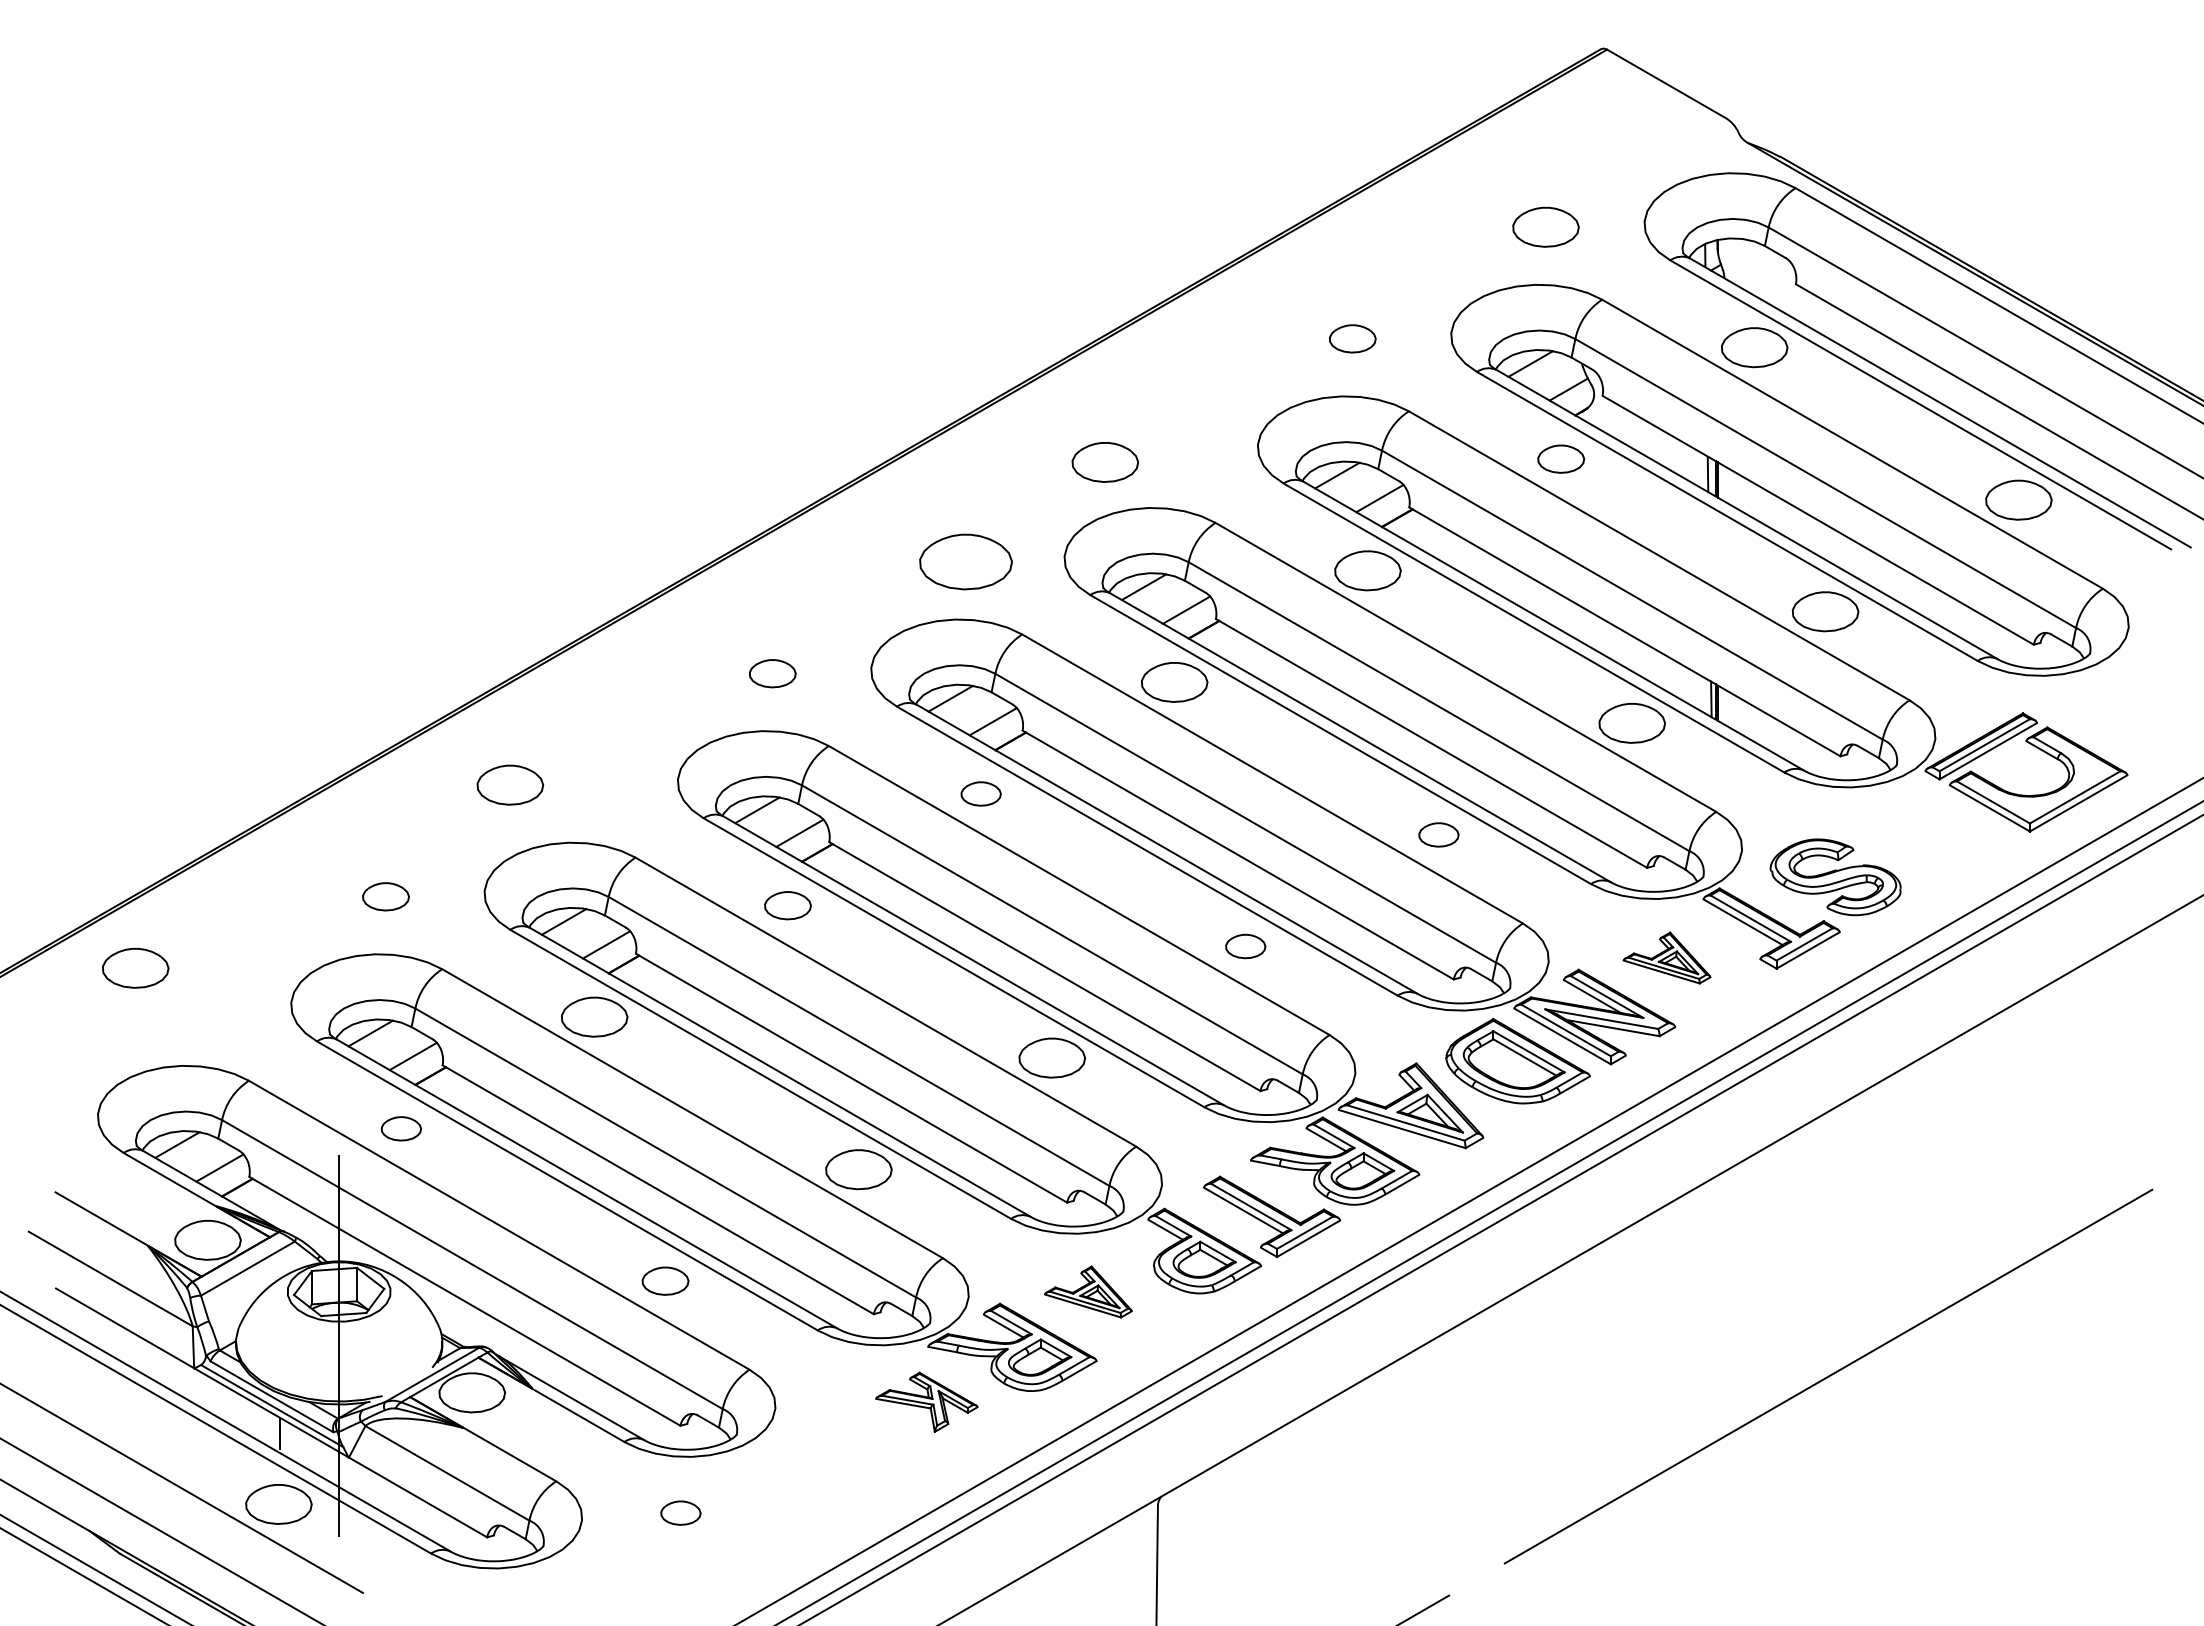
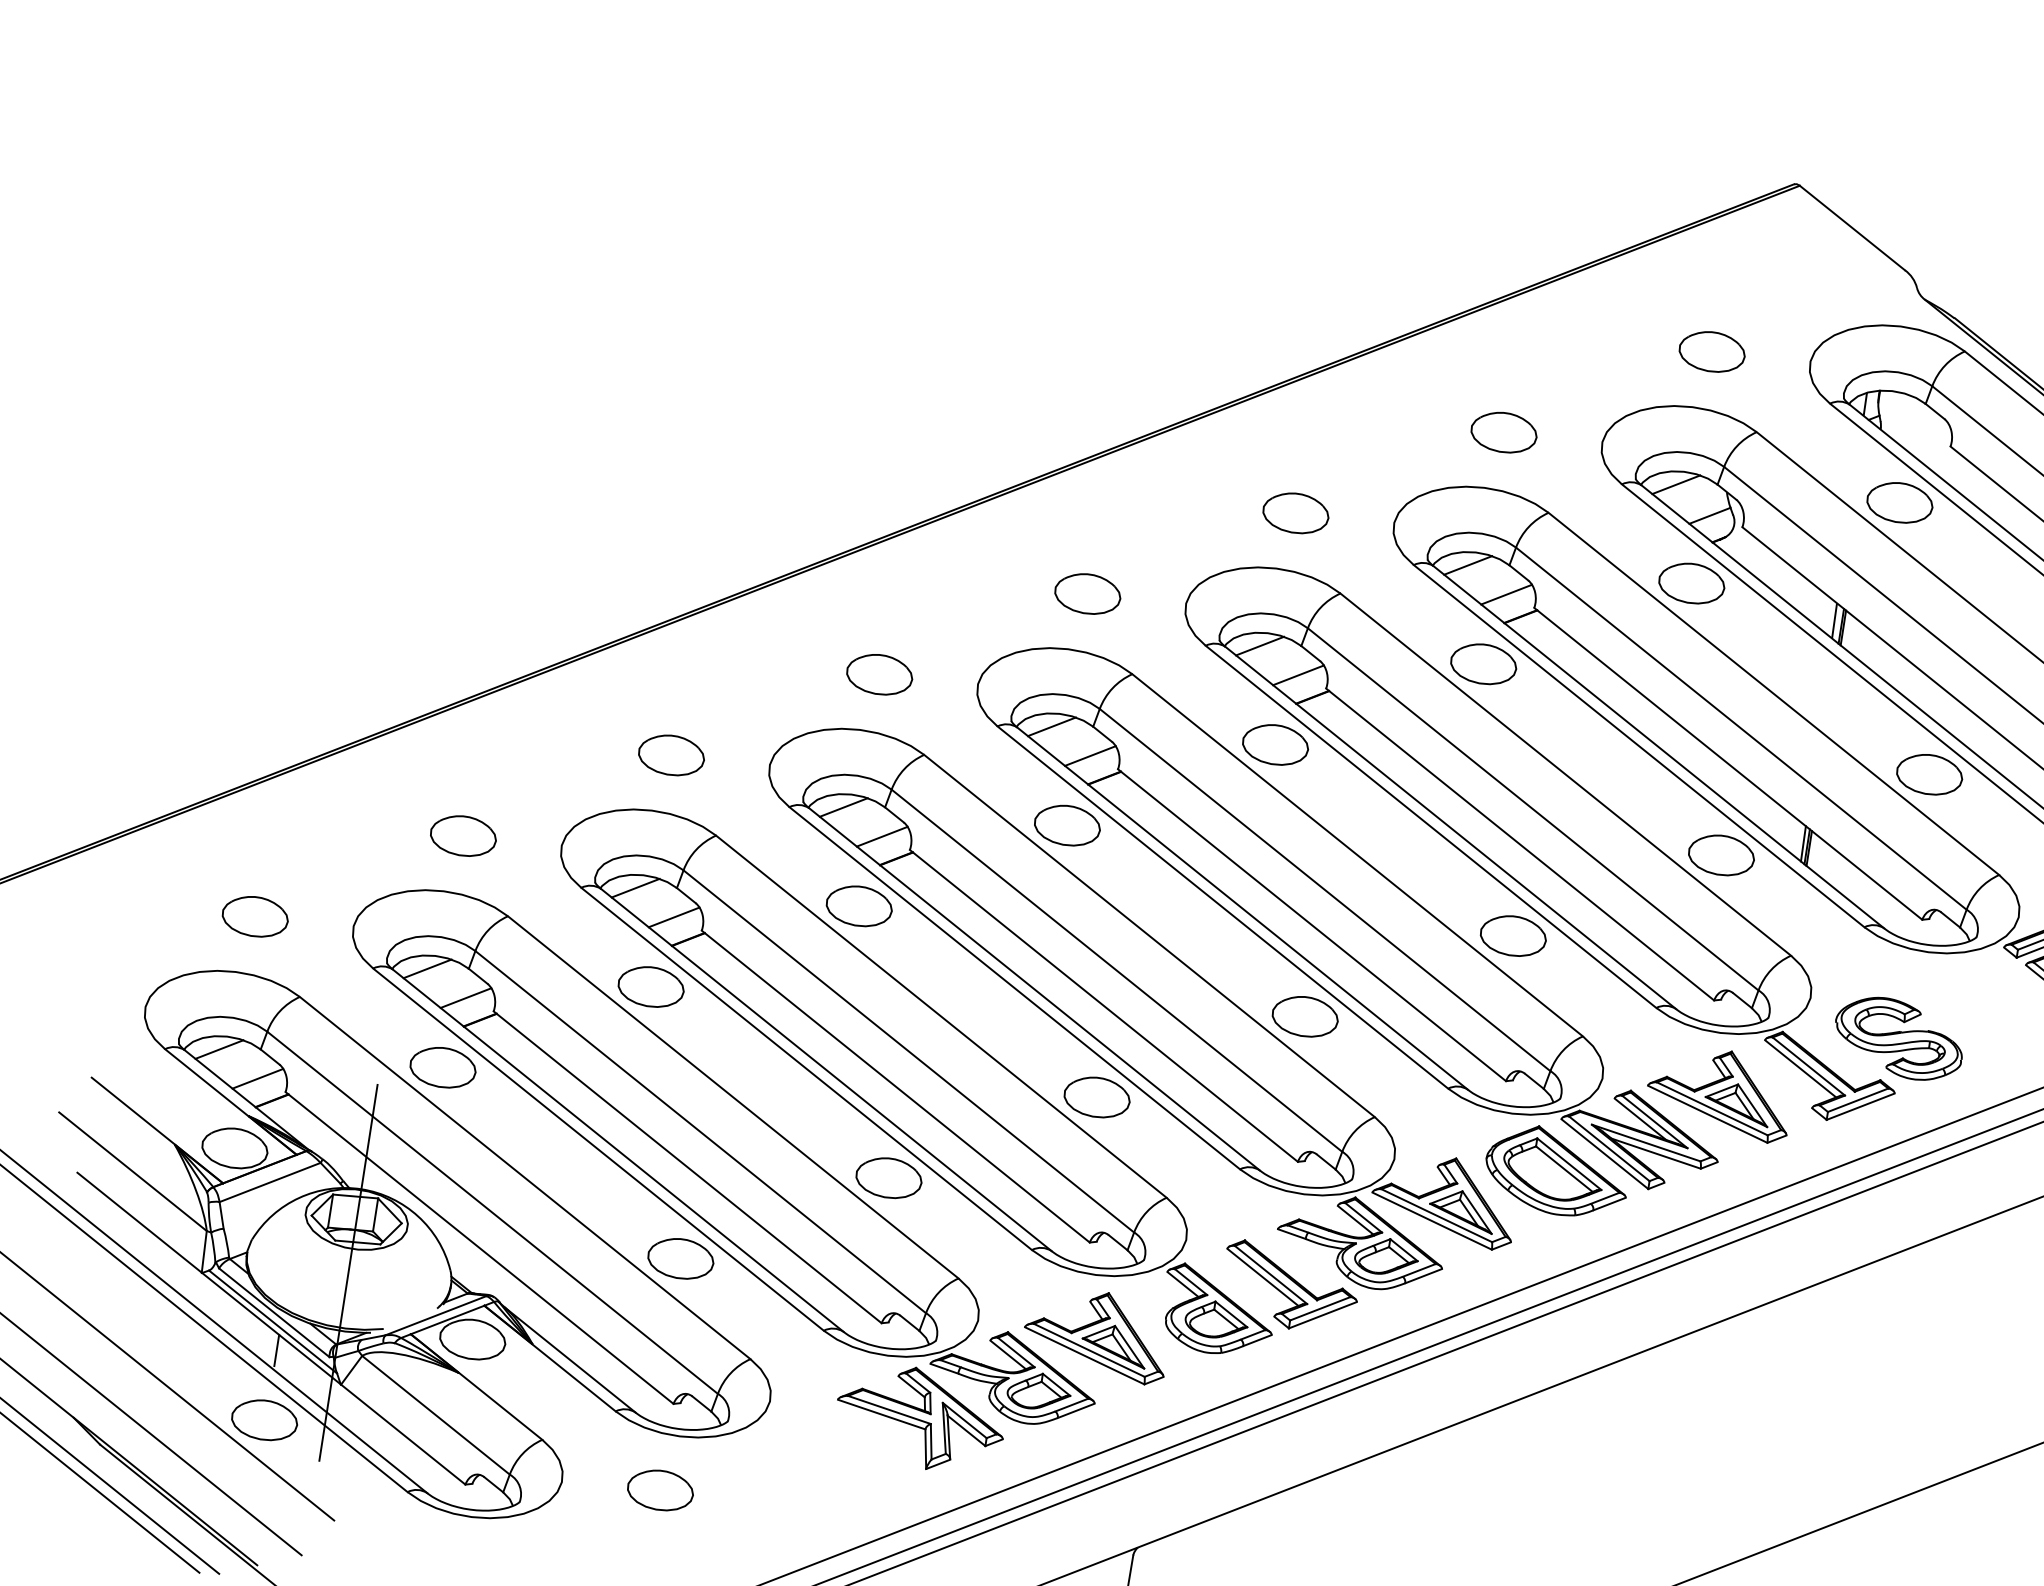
part: (1352, 338) -> (1504, 432), size x1.43
part: (1560, 458) -> (1691, 582), size x1.43
part: (1105, 462) -> (1296, 513), moved
part: (965, 561) -> (1087, 593), size x0.71
part: (772, 673) -> (879, 674), size x1.43
part: (510, 784) -> (671, 754), moved
part: (980, 793) -> (1066, 824), size x1.67
part: (1438, 834) -> (1513, 935), size x1.67
part: (385, 896) -> (463, 835), size x1.43
part: (787, 905) -> (858, 906), size x1.43
part: (1245, 946) -> (1305, 1016), size x1.67
part: (1666, 957) -> (1719, 1092), size x1.67
part: (135, 968) -> (255, 916), moved
part: (401, 1128) -> (443, 1067), size x1.67
part: (665, 1280) -> (680, 1258), size x1.43
part: (1088, 1291) -> (1097, 1333), size x1.67
part: (926, 1402) -> (920, 1418), size x1.67
part: (680, 1512) -> (660, 1489), size x1.67

